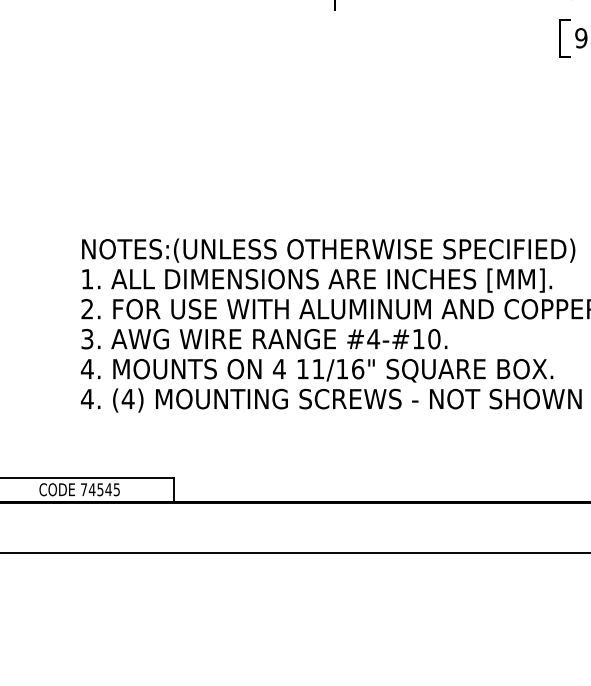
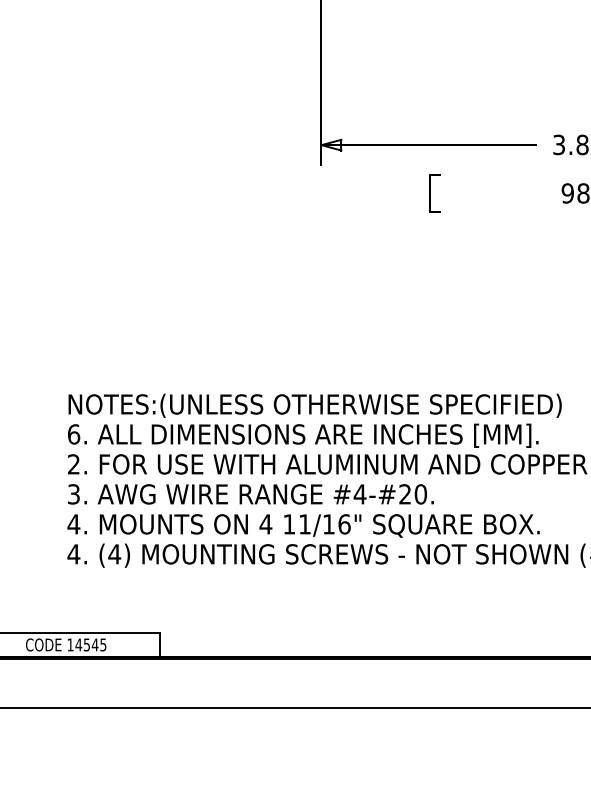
part: (563, 38) -> (434, 193), moved
text: (87, 279) -> (74, 434), 1. -> 6.
text: (417, 339) -> (404, 494), #4-#10. -> #4-#20.
text: (83, 489) -> (70, 644), 74545 -> 14545

